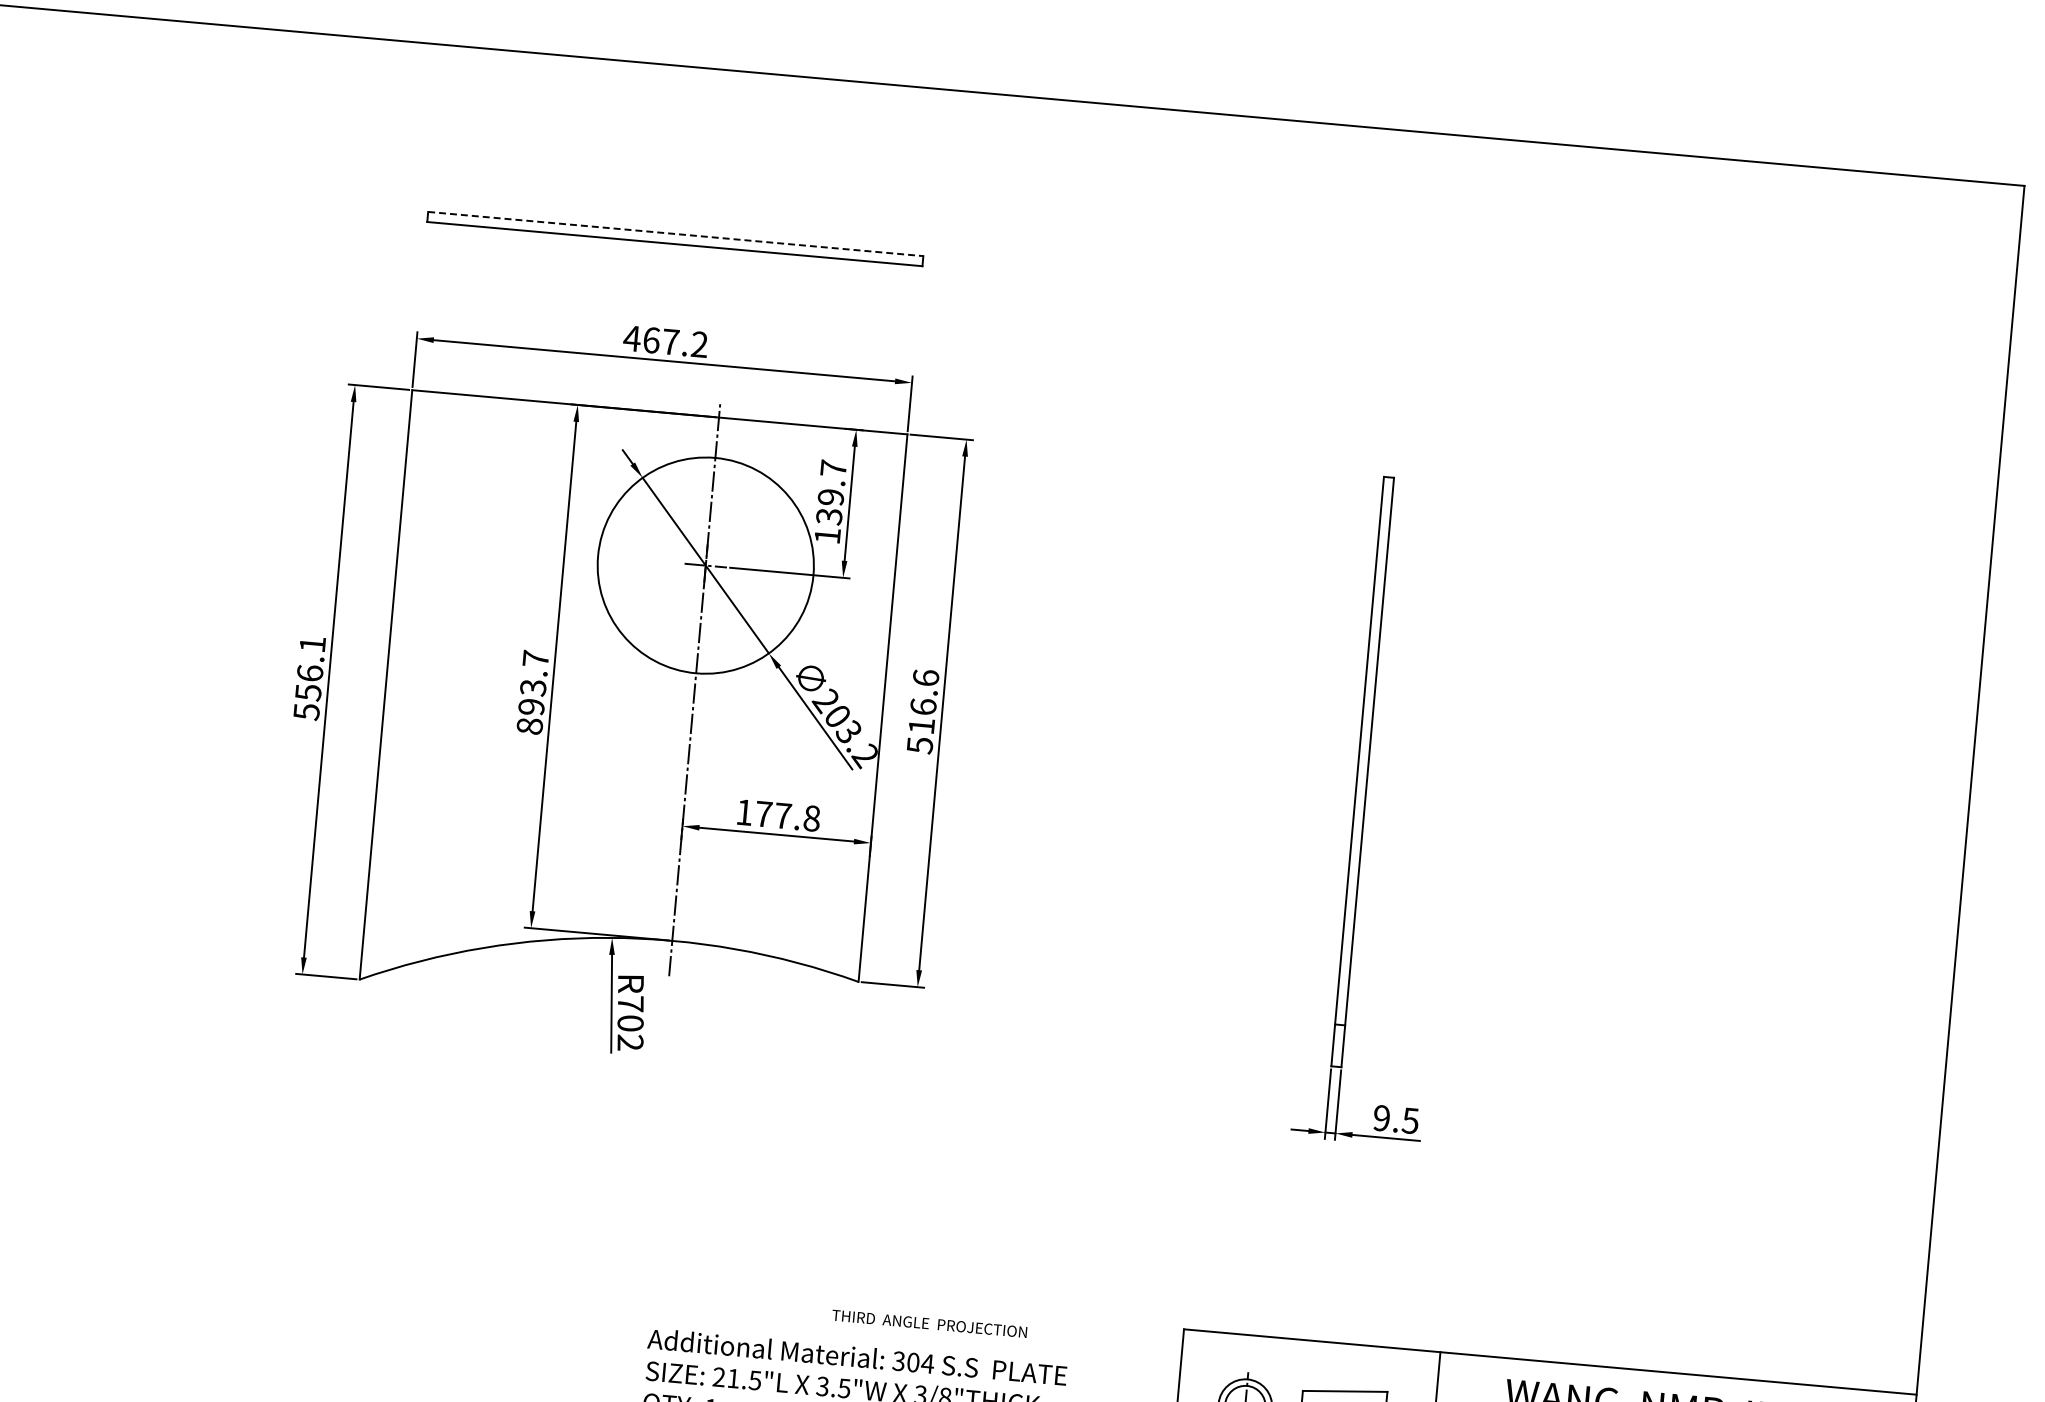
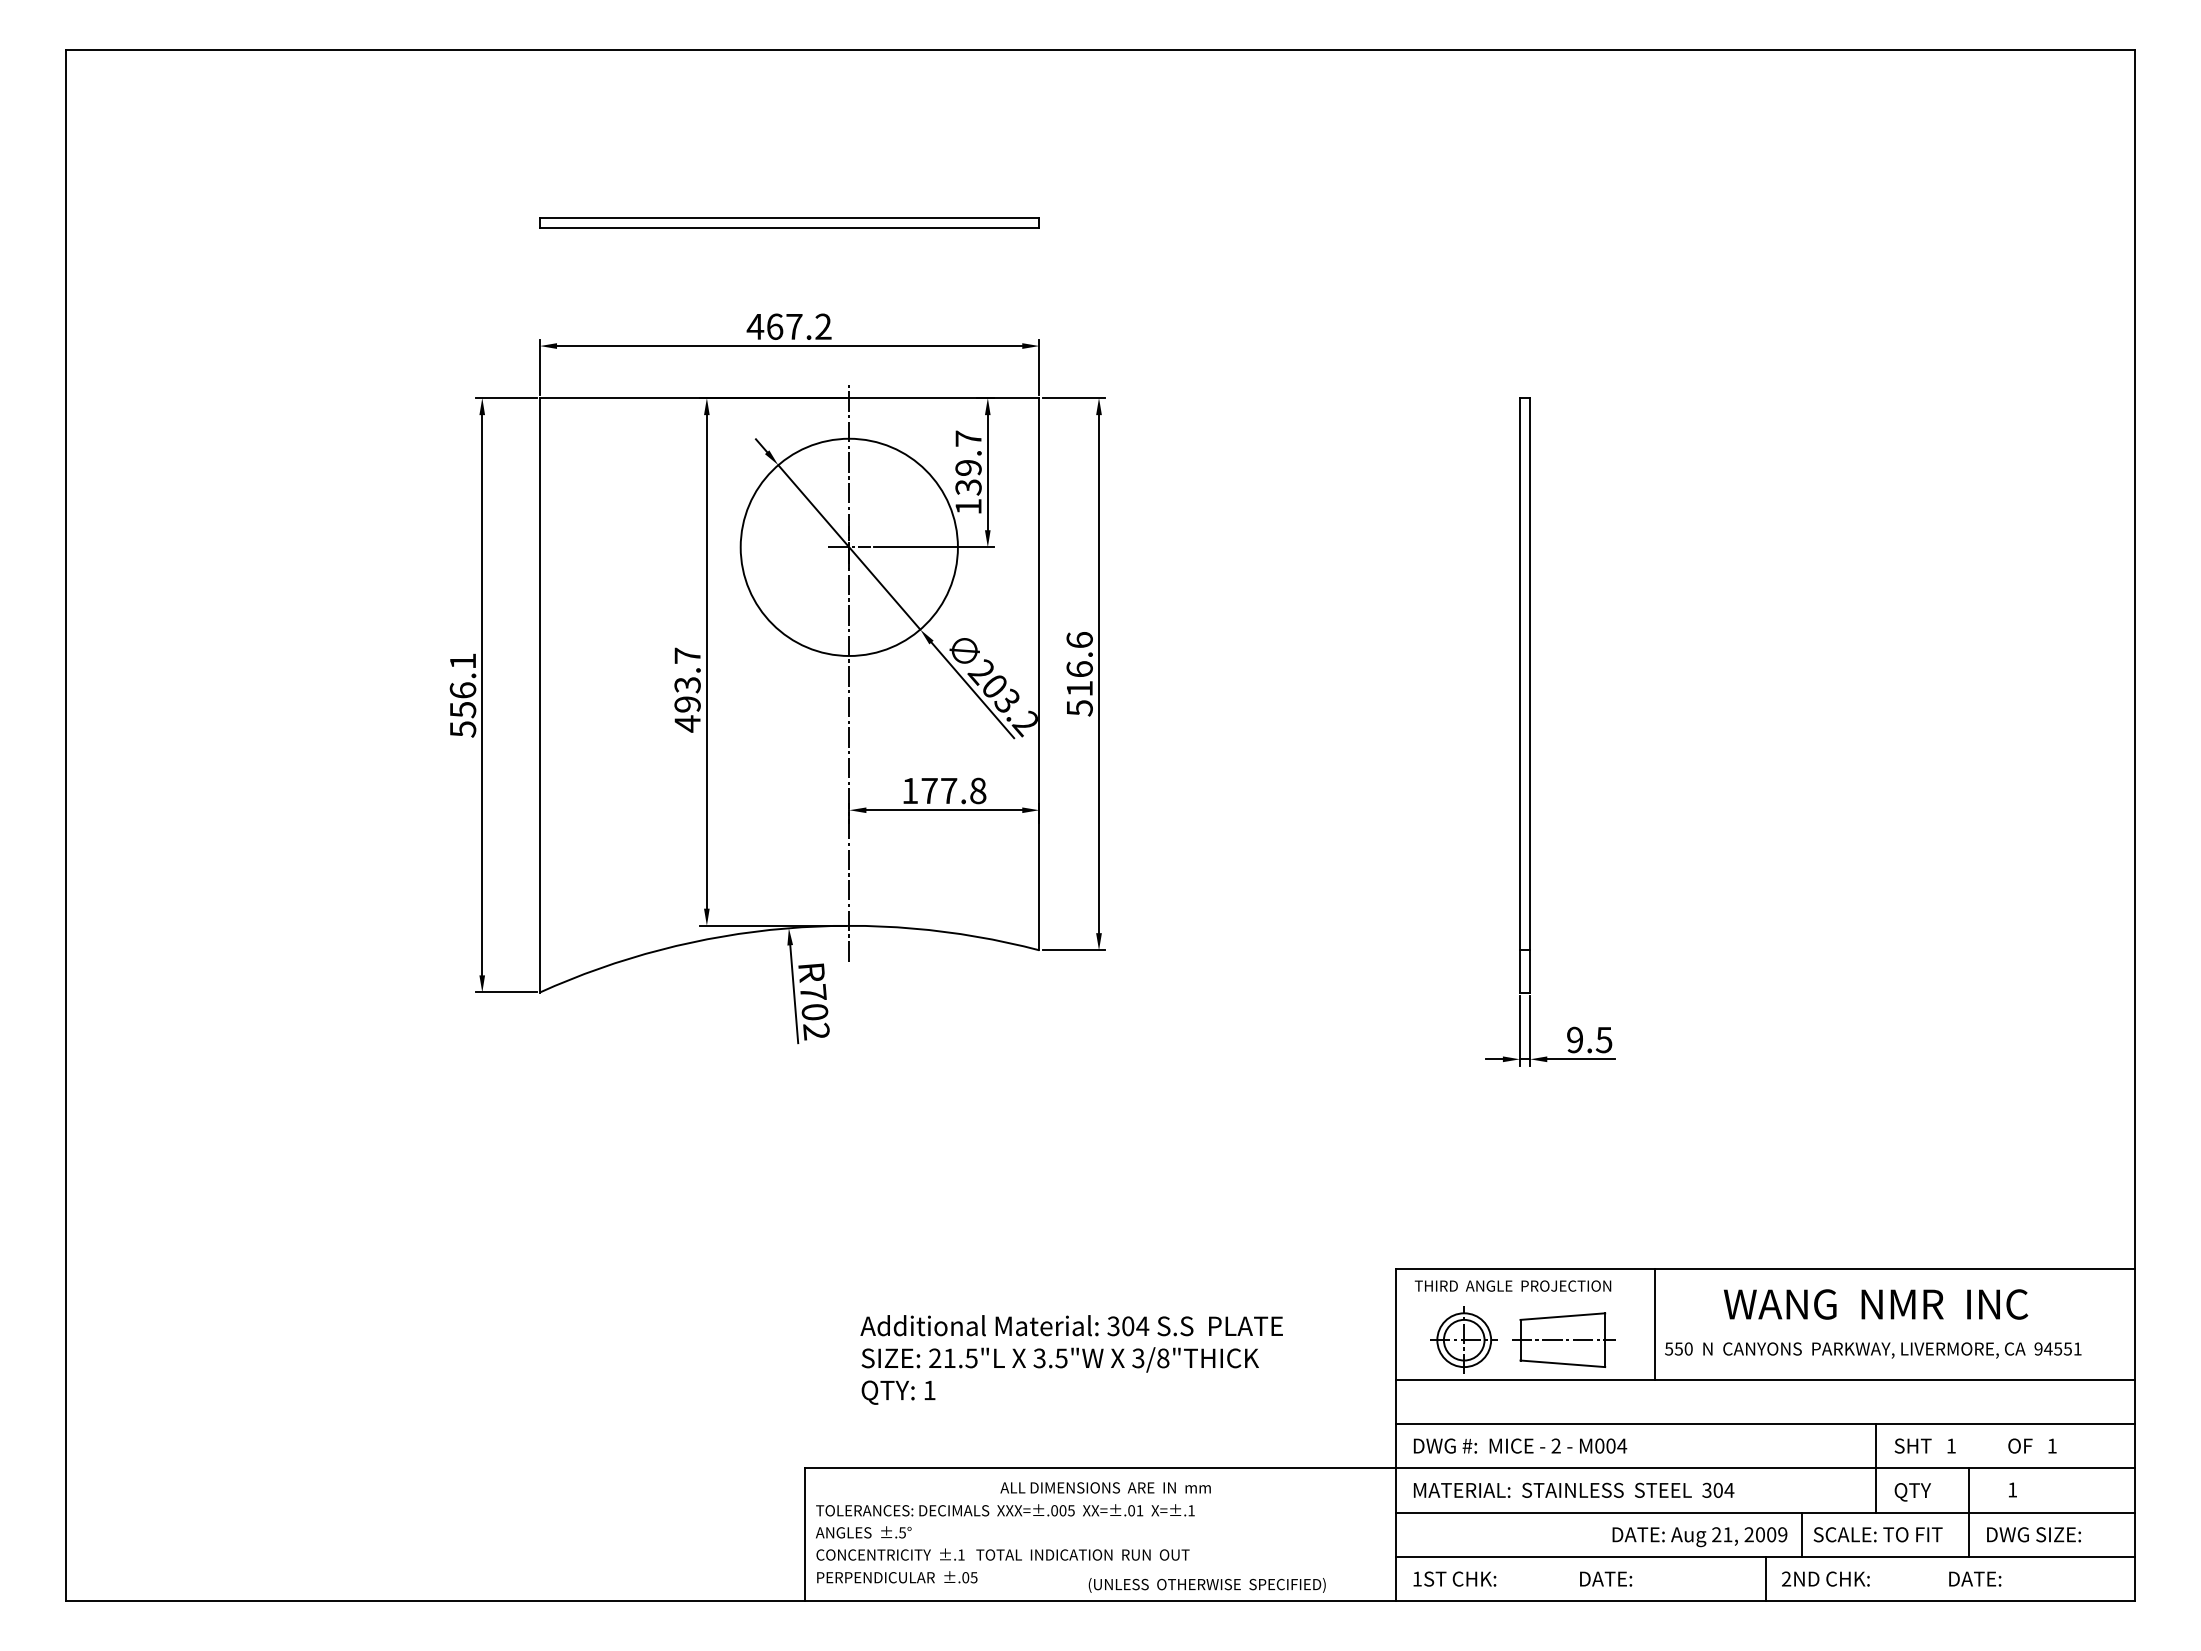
line: (675, 234) -> (789, 218), dashed -> solid
text: (529, 725) -> (687, 723), 893.7 -> 493.7
text: (929, 1323) -> (1512, 1285), moved

